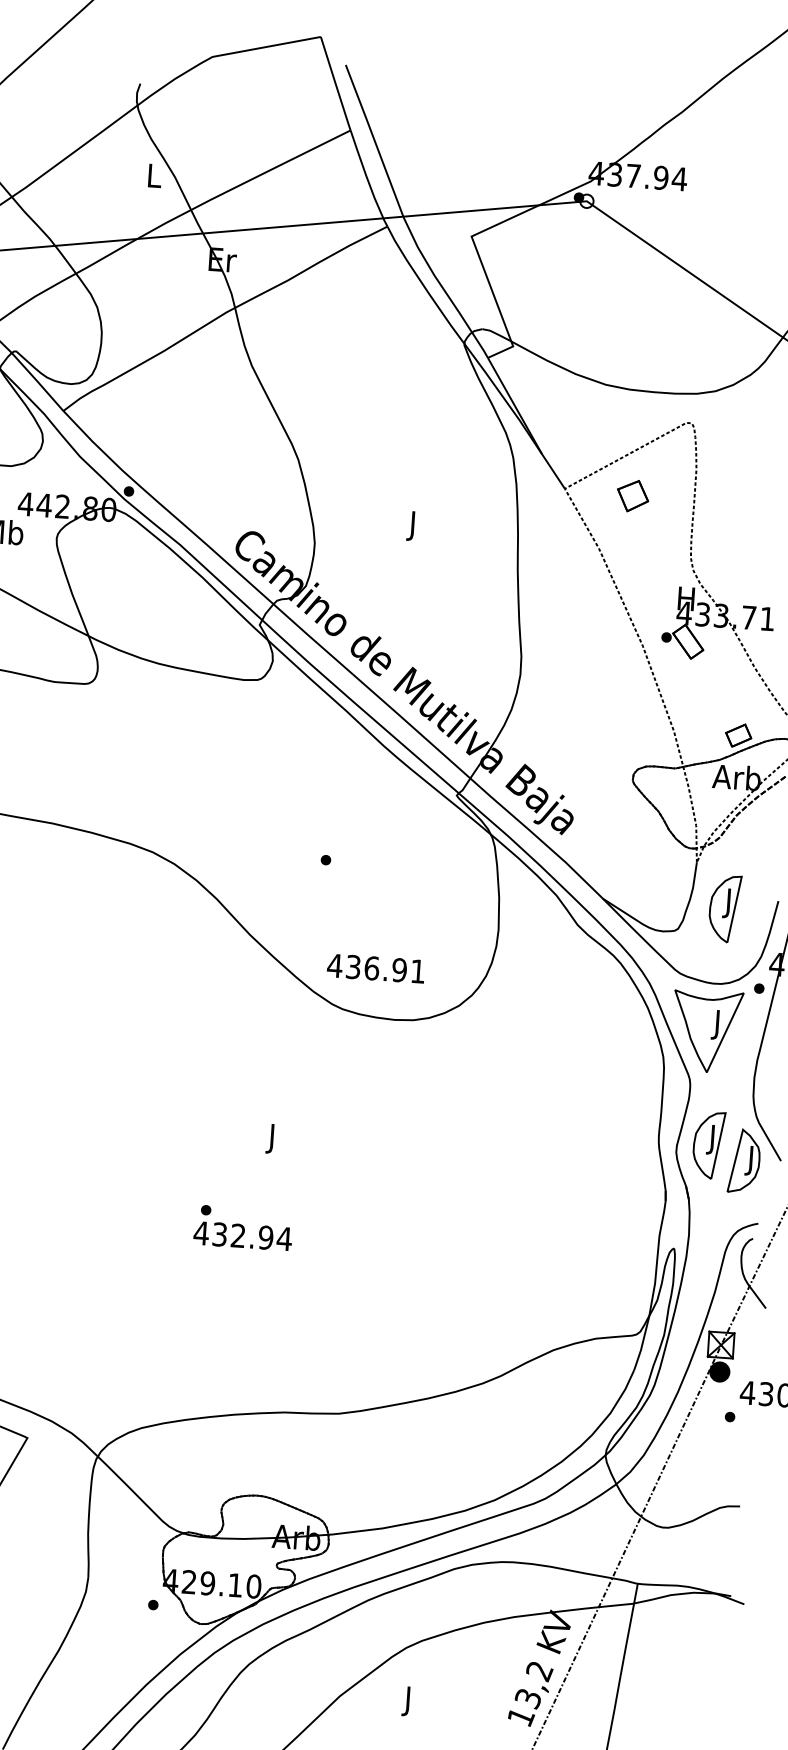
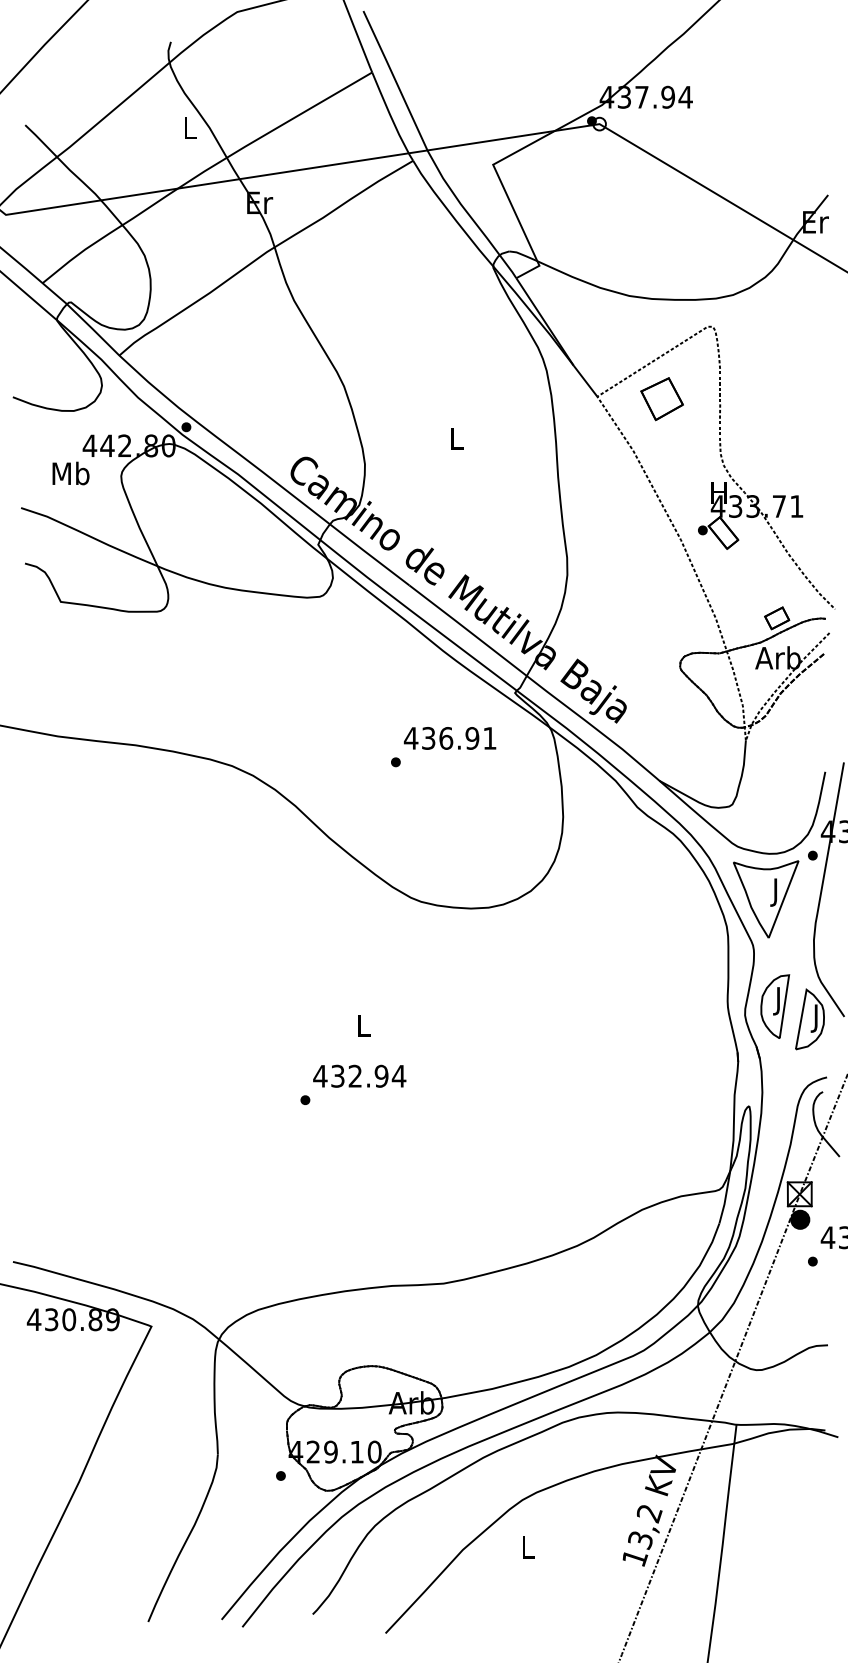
part: (632, 496) -> (661, 399), size x1.43
text: (414, 526) -> (457, 441), J -> L
part: (725, 908) -> (775, 782), removed
text: (375, 968) -> (449, 738), moved
text: (272, 1138) -> (363, 1028), J -> L
text: (242, 1235) -> (359, 1075), moved
text: (409, 1701) -> (528, 1550), J -> L

